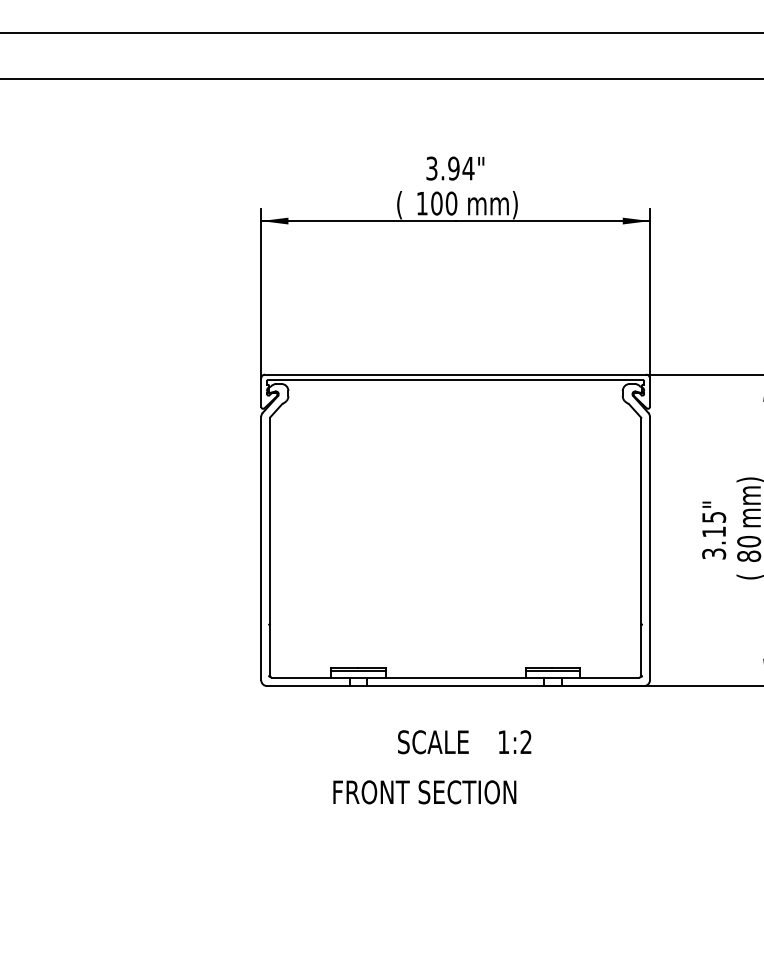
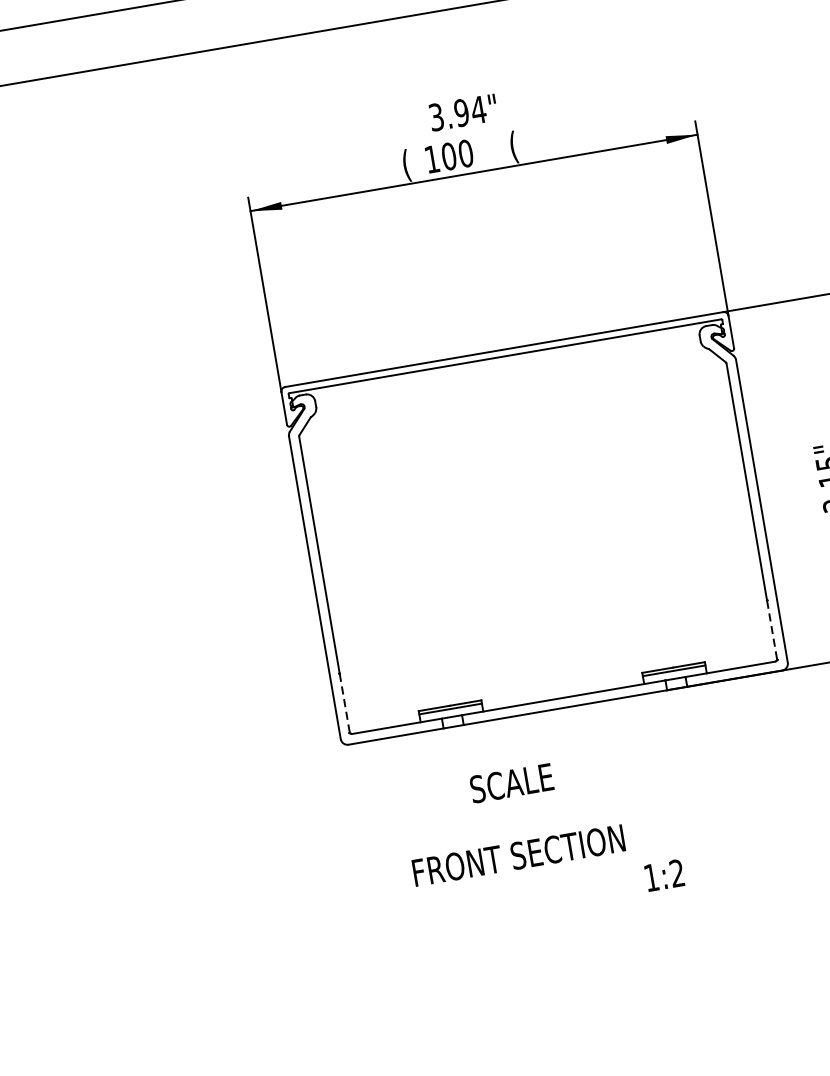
text: (492, 205) -> (513, 147), mm) -> (
line: (269, 650) -> (344, 703), solid -> dashed
line: (641, 650) -> (772, 630), solid -> dashed
text: (515, 741) -> (664, 874), moved
text: (433, 742) -> (512, 783), moved
text: (424, 792) -> (518, 855), moved

